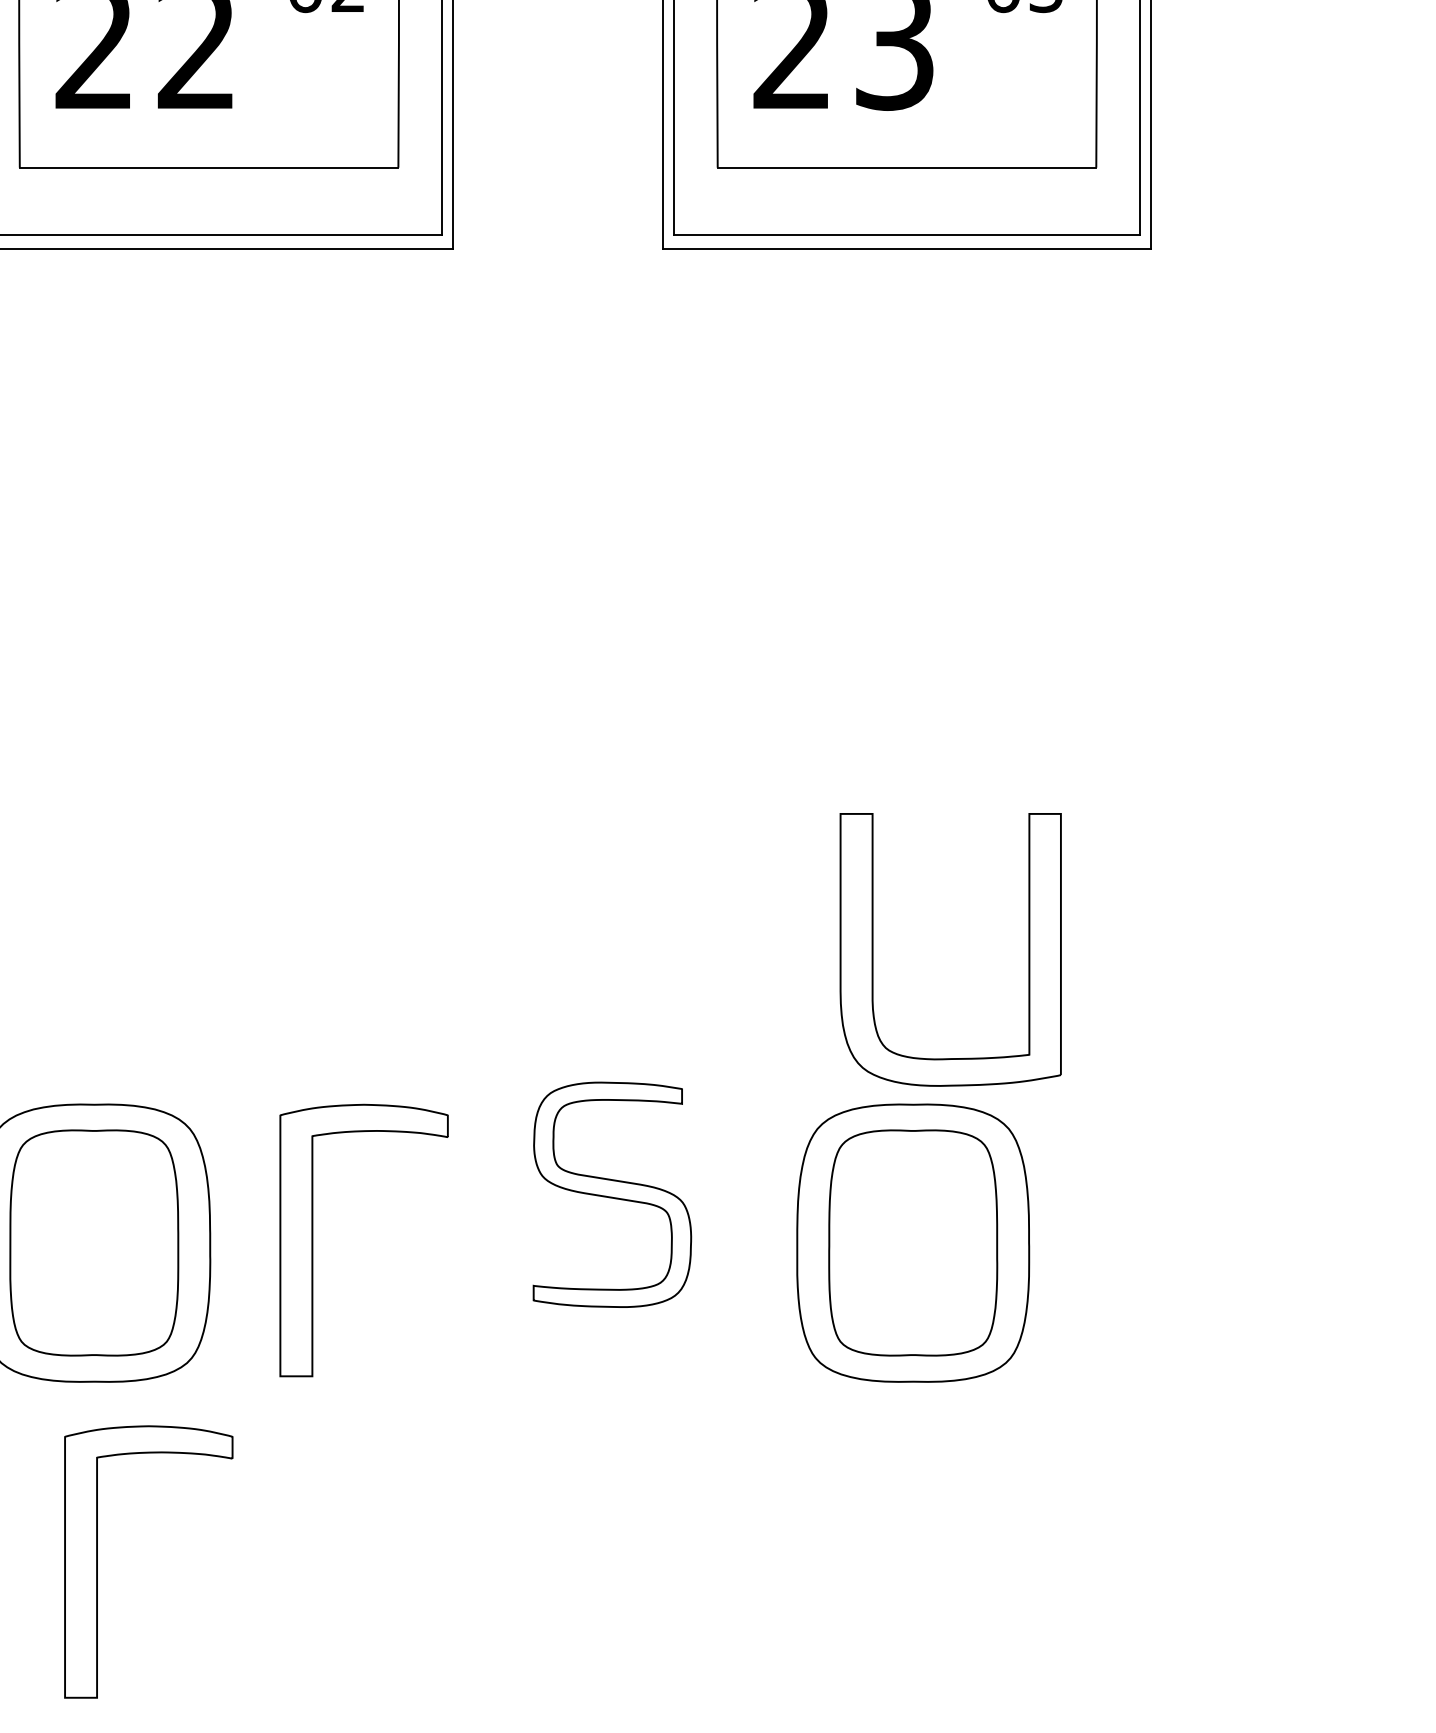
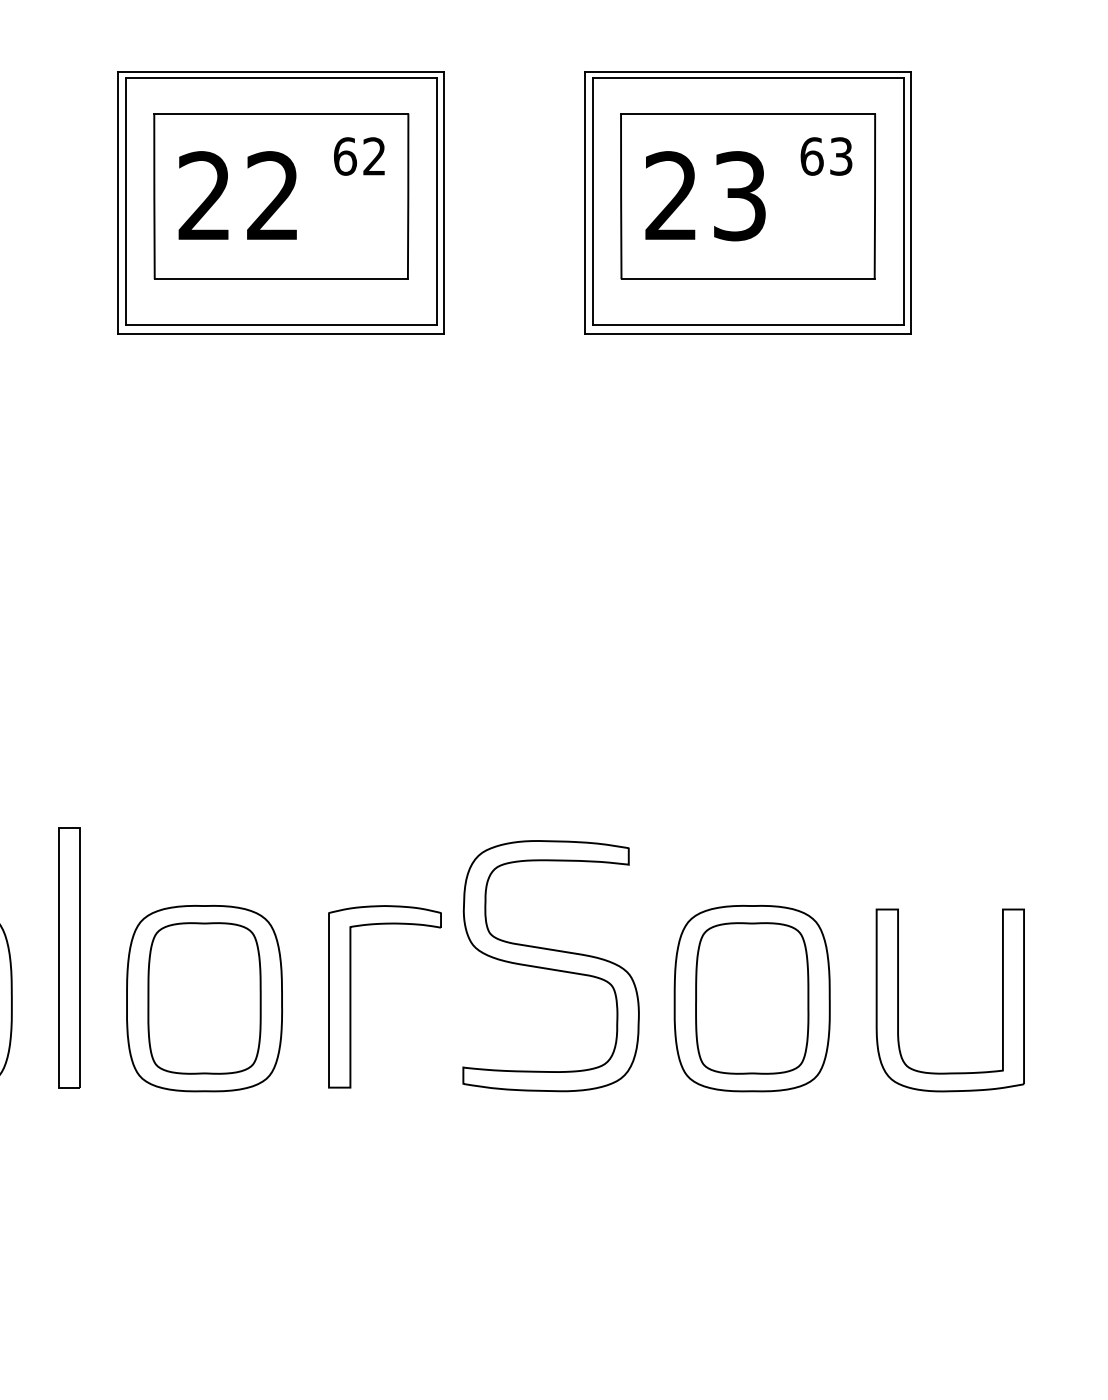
part: (873, 949) -> (898, 1000), moved
part: (611, 1195) -> (550, 966), size x1.67
part: (98, 1561) -> (207, 1211), removed

